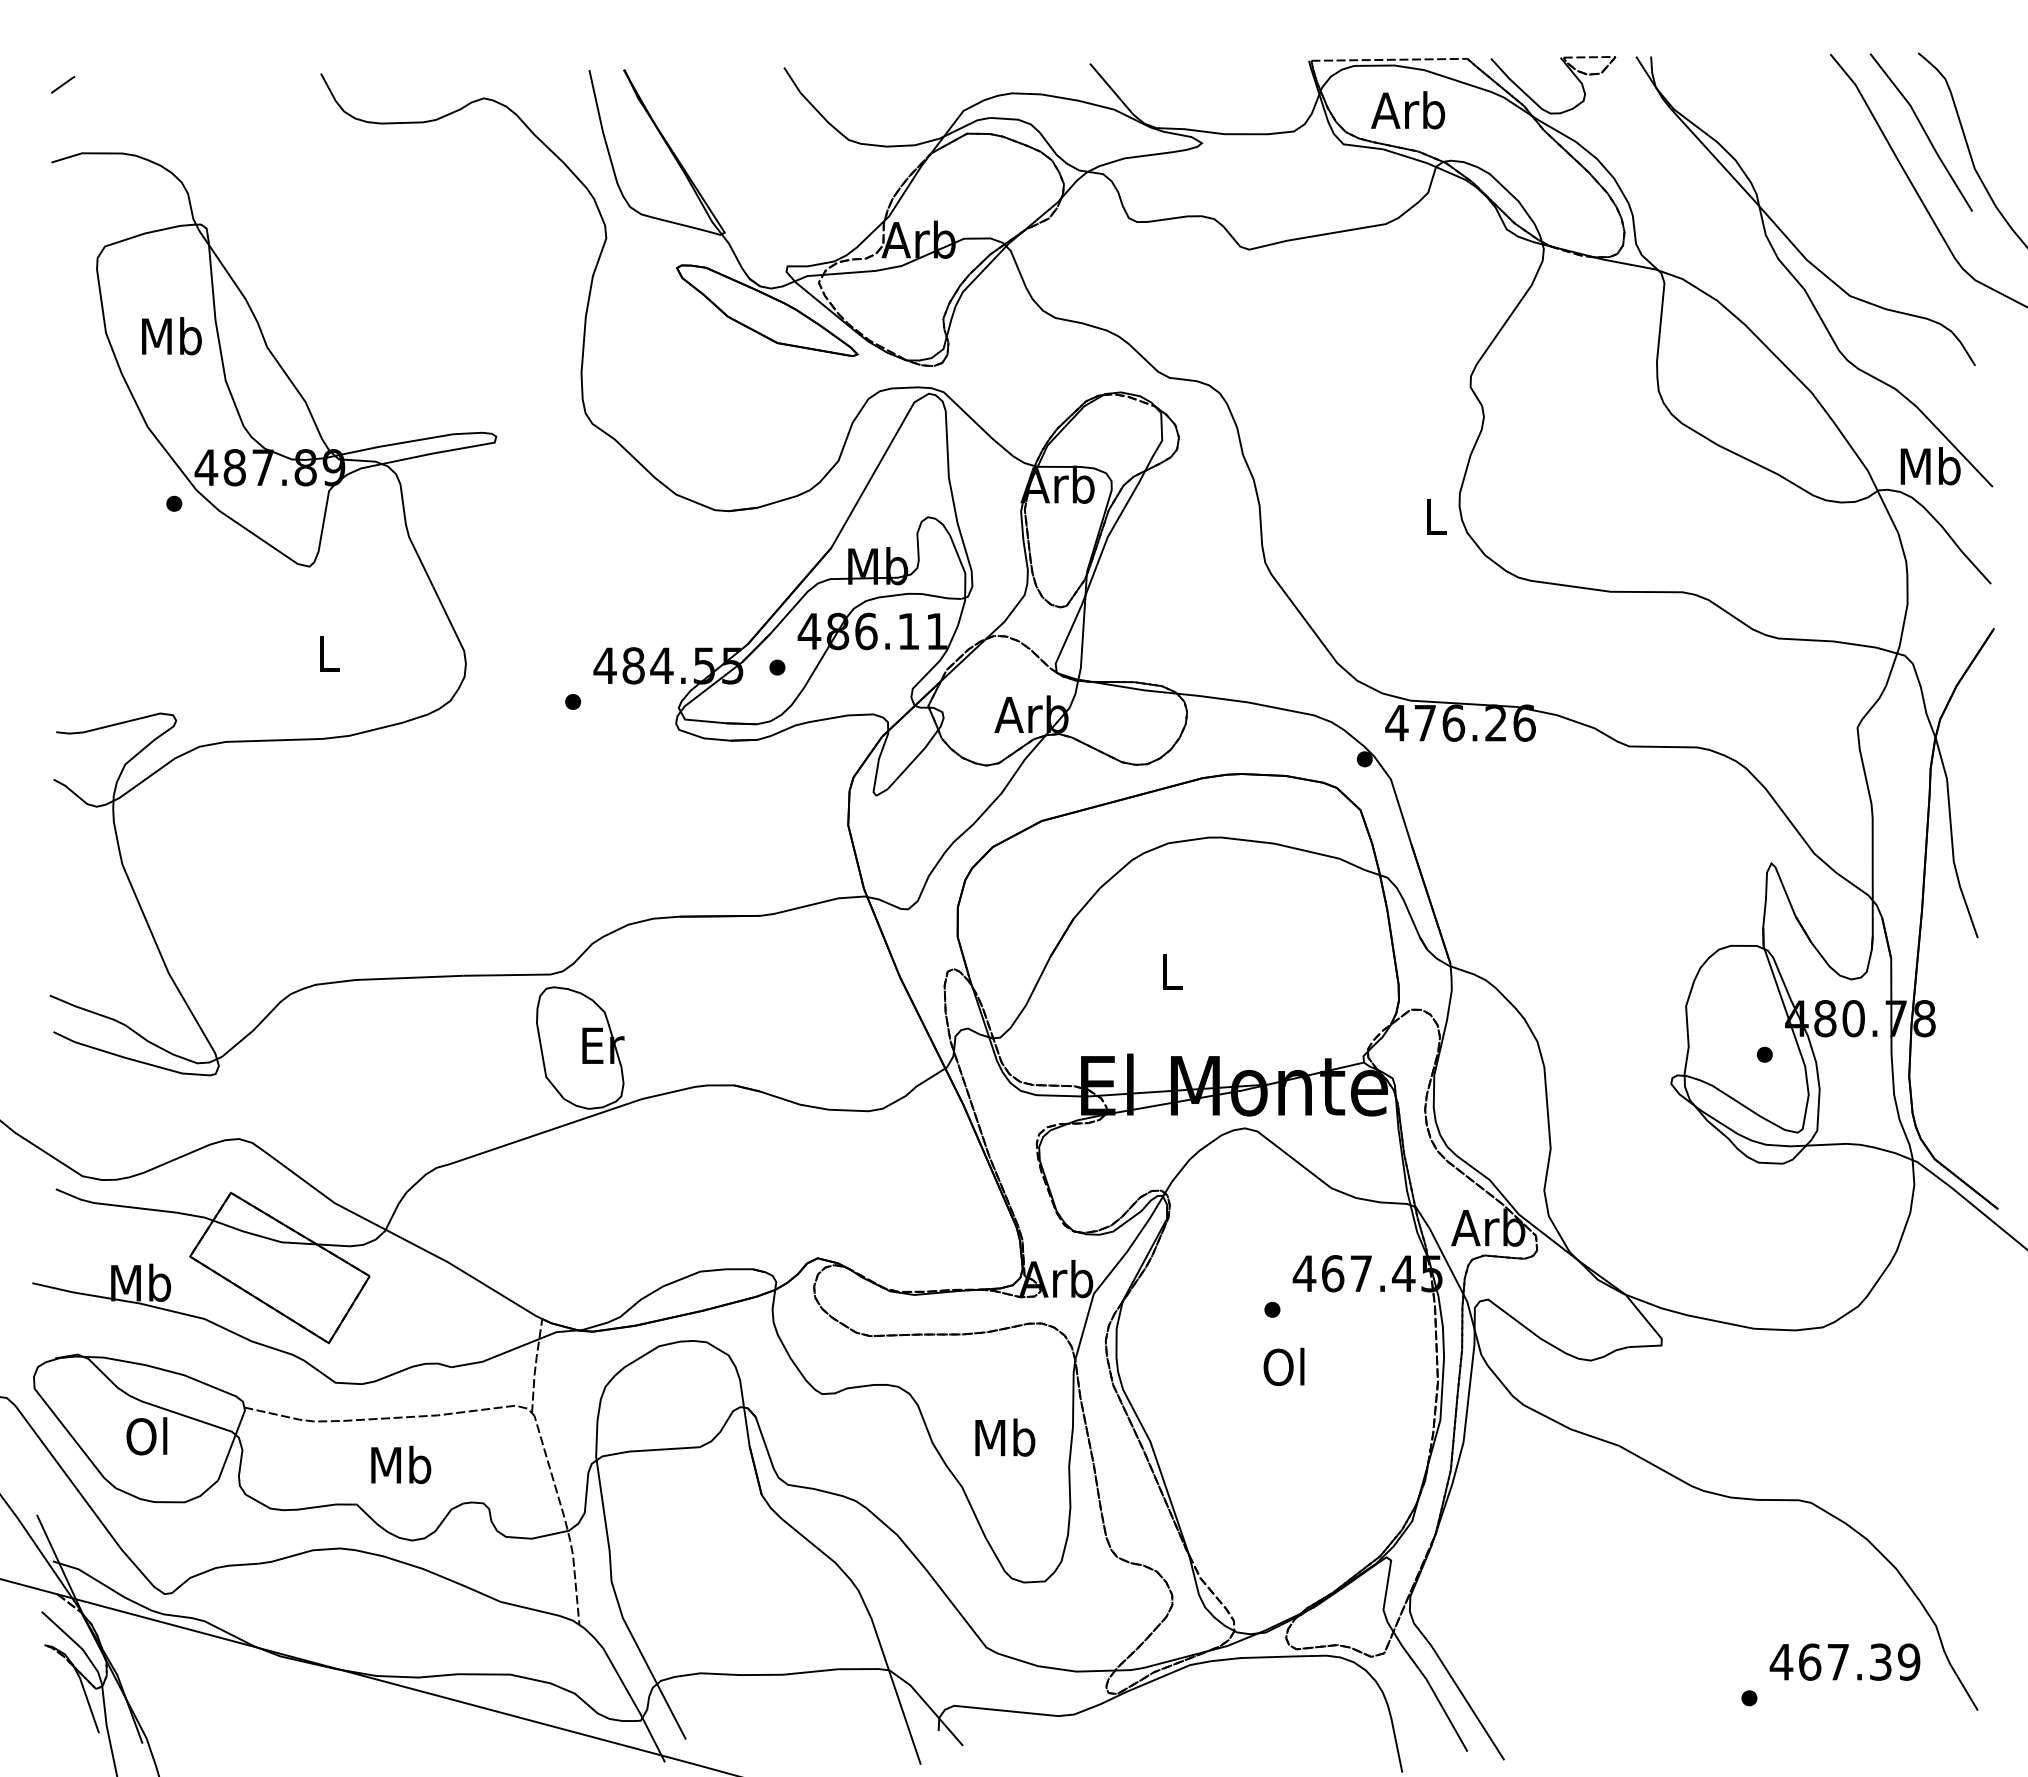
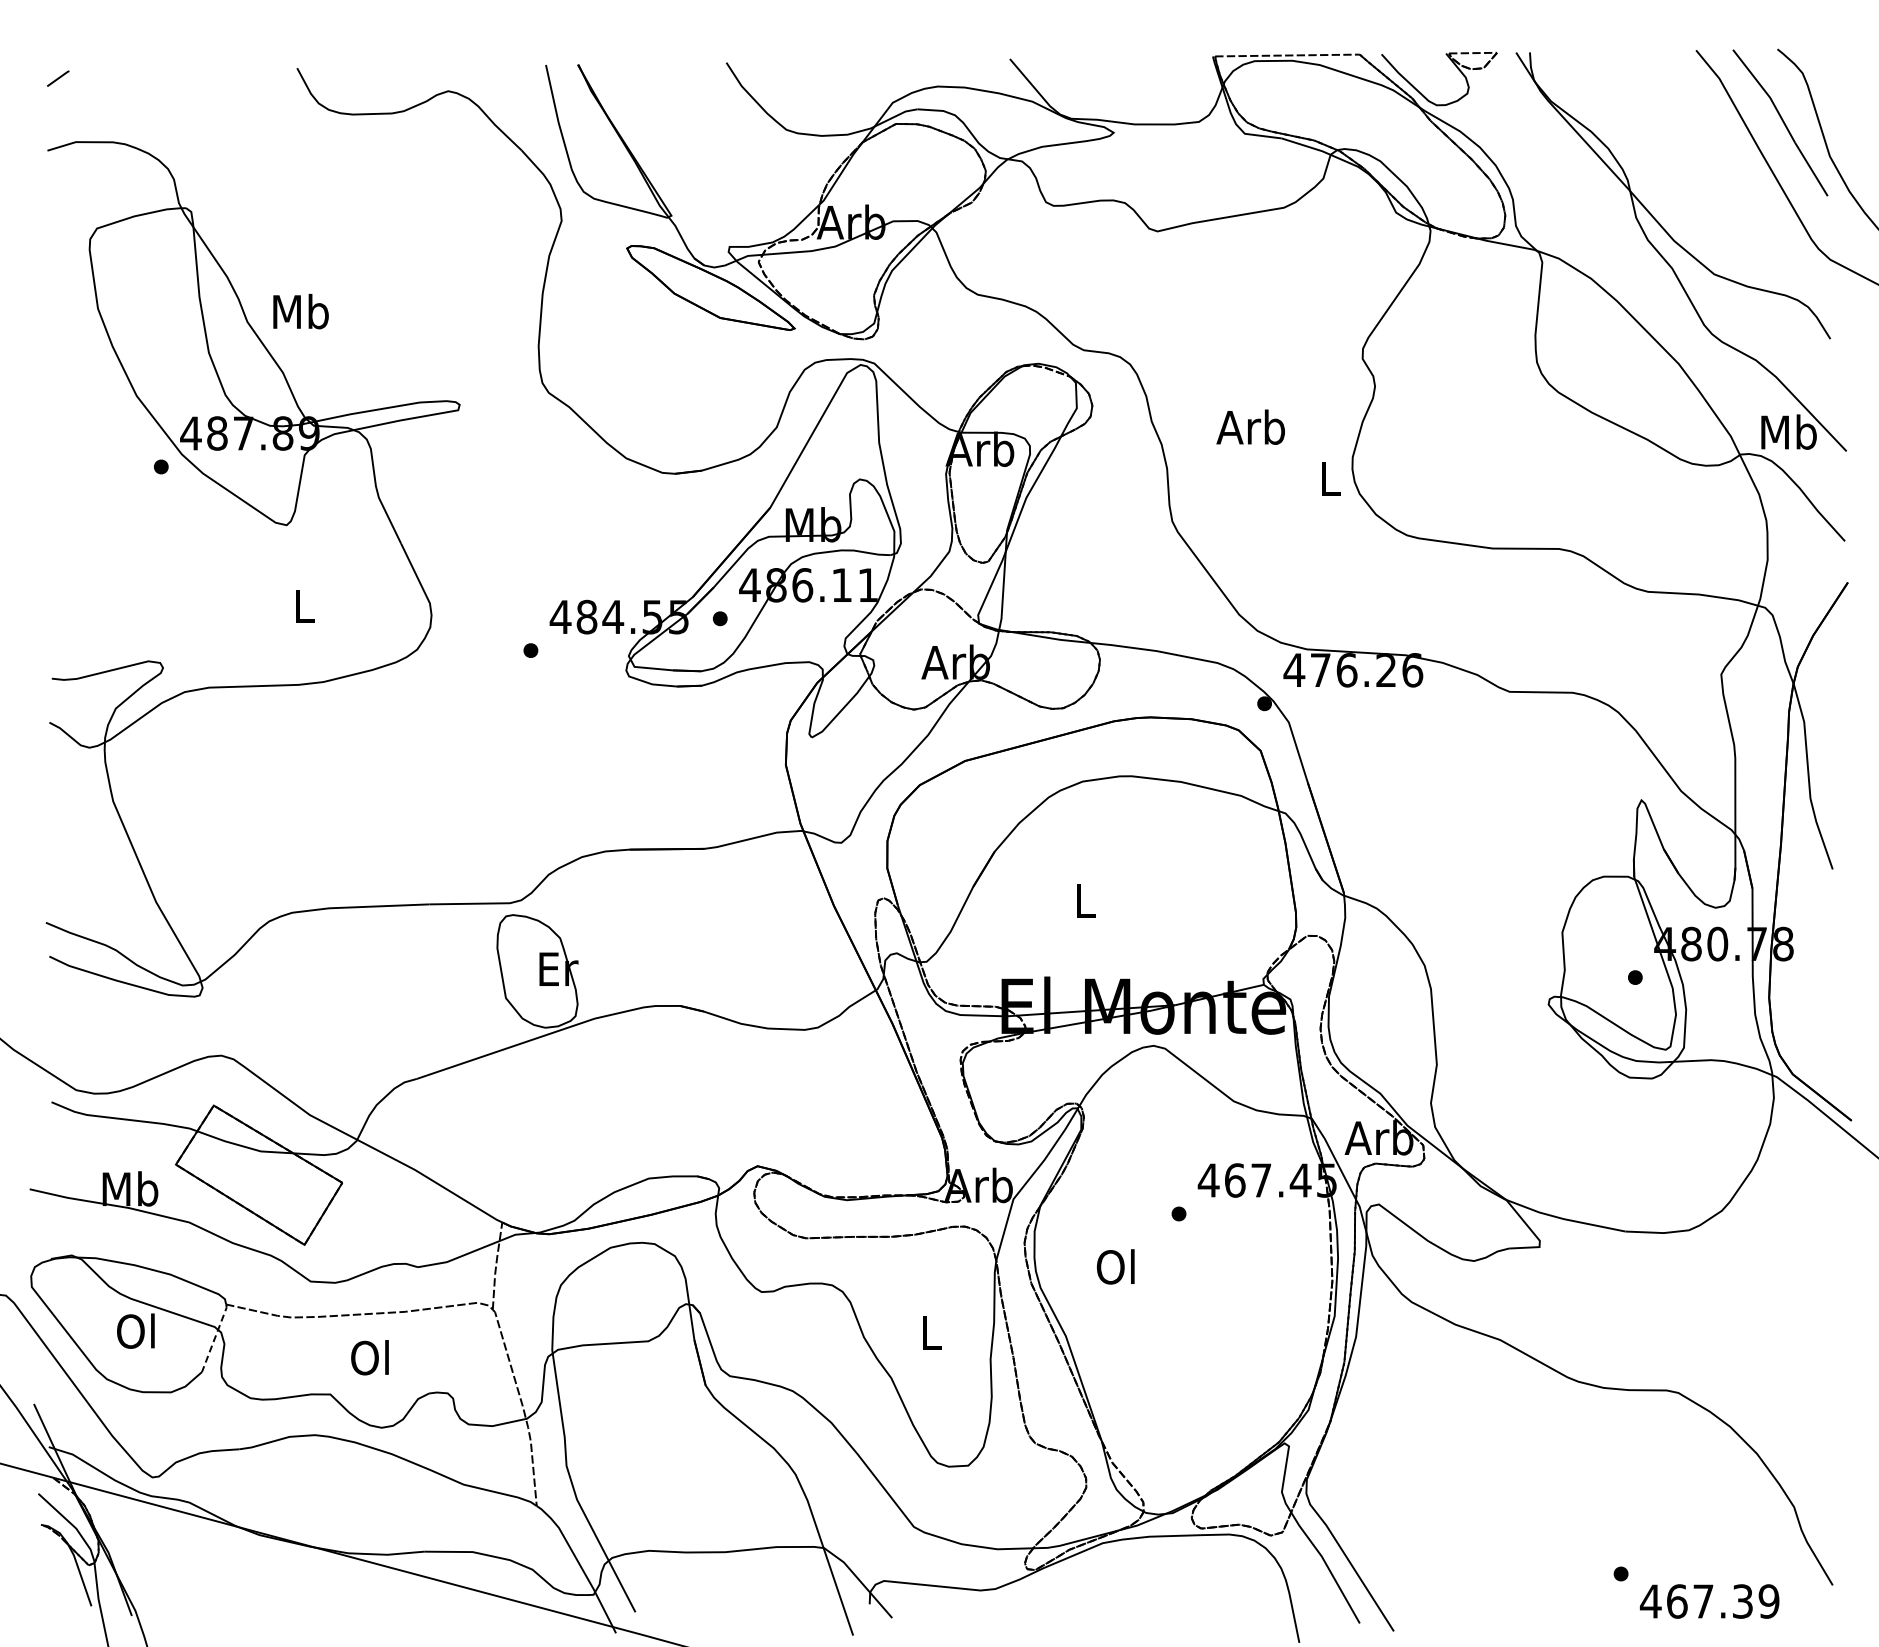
text: (1407, 109) -> (1250, 426), moved
text: (171, 336) -> (300, 311), moved
text: (1283, 1366) -> (1115, 1266), moved
text: (1005, 1437) -> (931, 1332), Mb -> L
line: (232, 1443) -> (215, 1337), solid -> dashed
text: (401, 1464) -> (371, 1357), Mb -> Ol
text: (1844, 1662) -> (1709, 1601), moved

